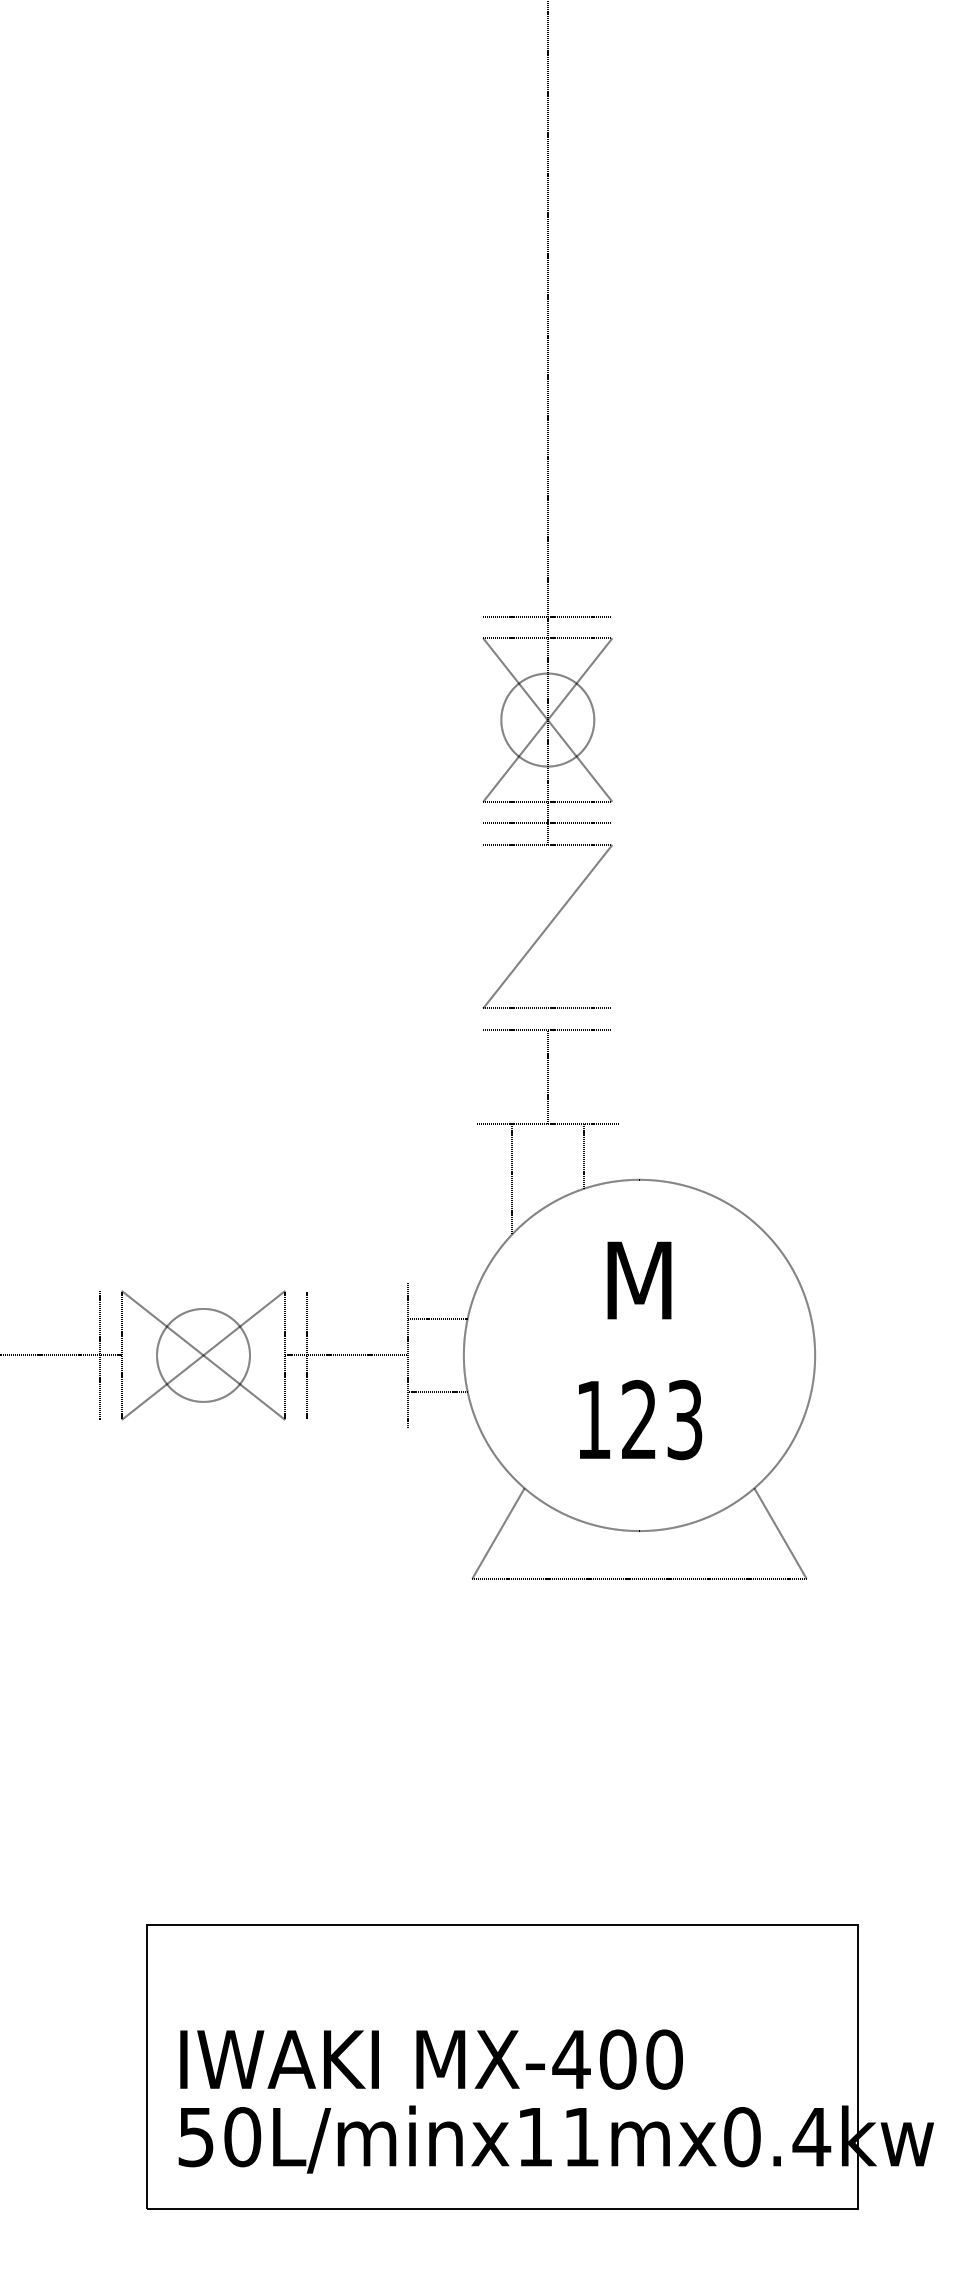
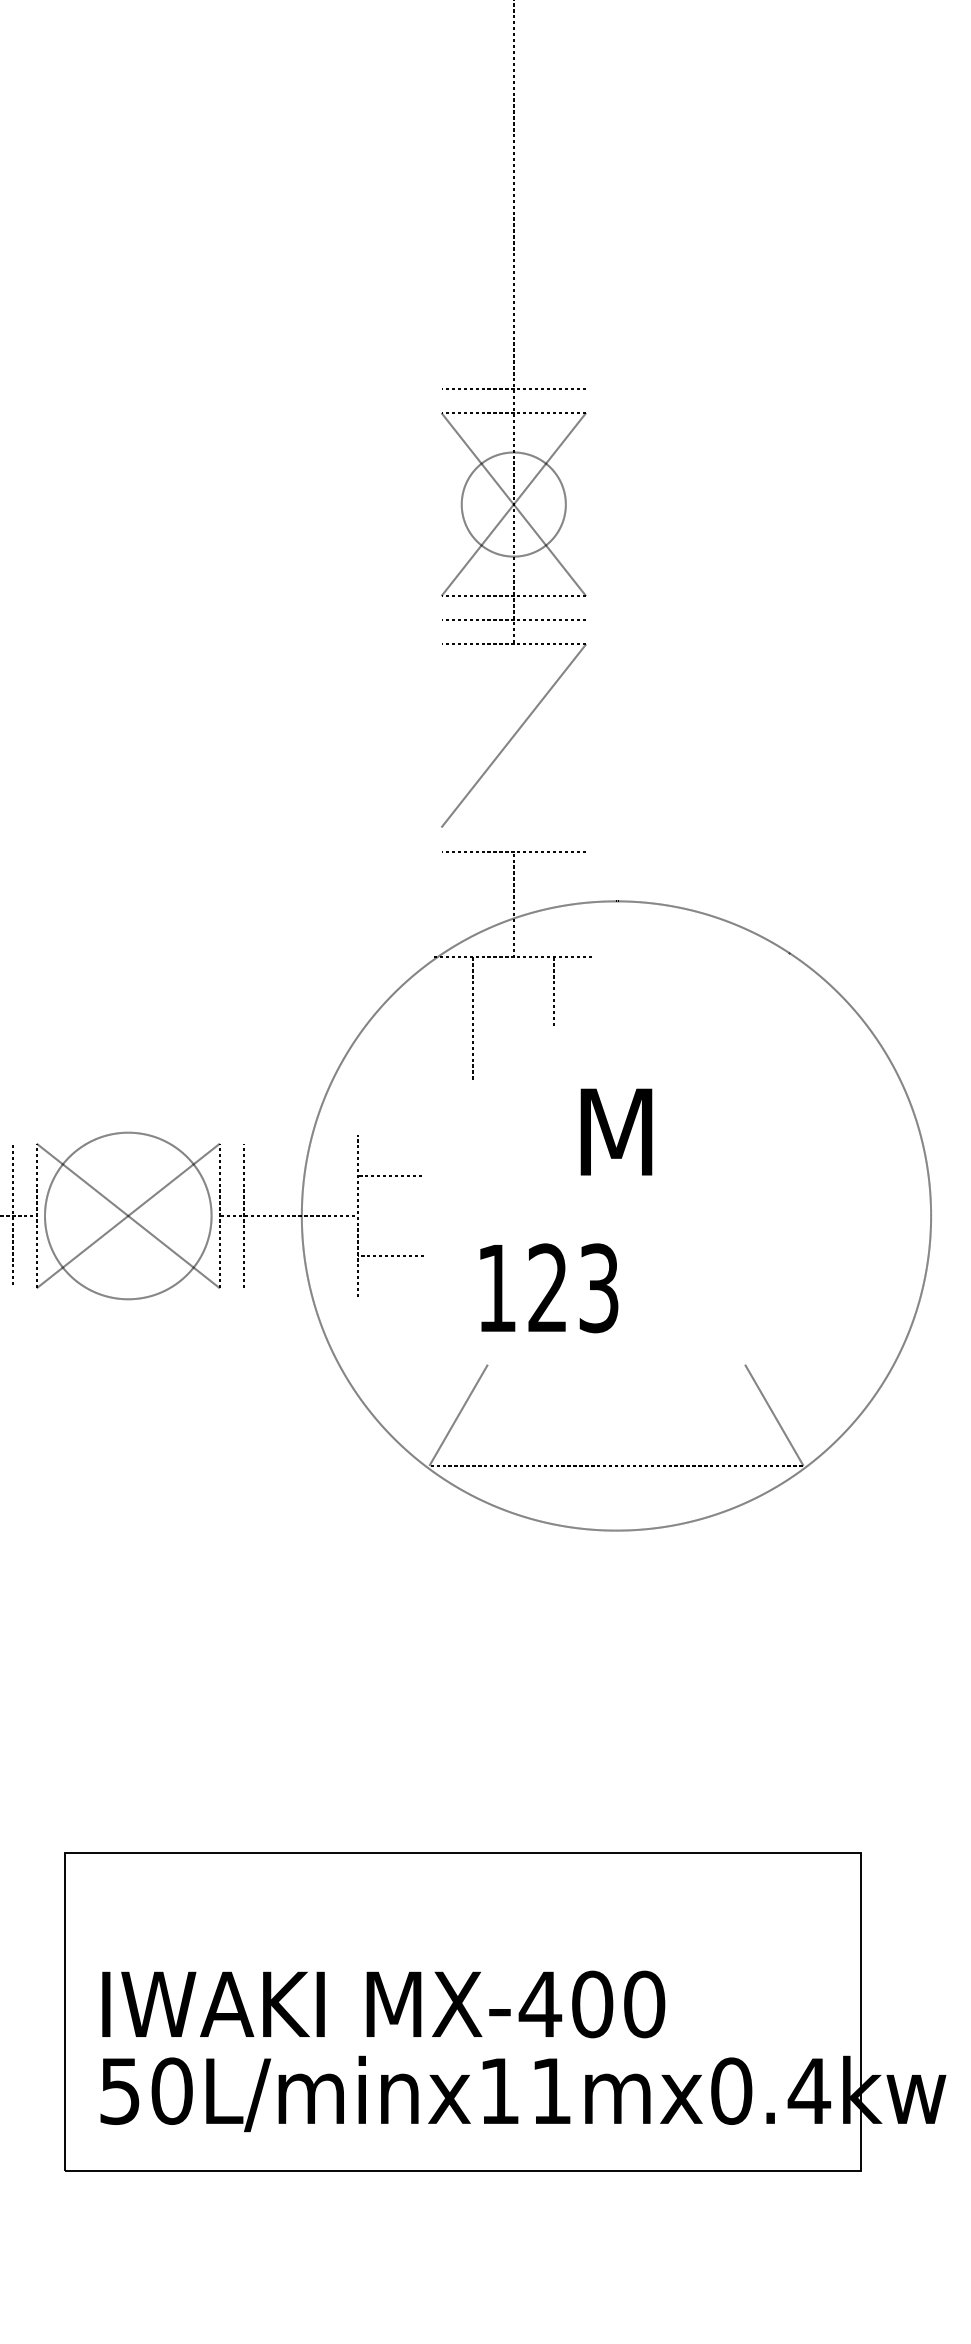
line: (547, 1008) -> (513, 827), removed
circle: (203, 1354) -> (128, 1214), size x1.6
circle: (639, 1355) -> (616, 1216), size x1.6
text: (640, 1420) -> (549, 1288), moved

